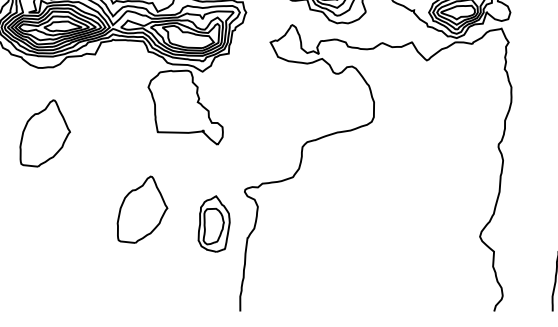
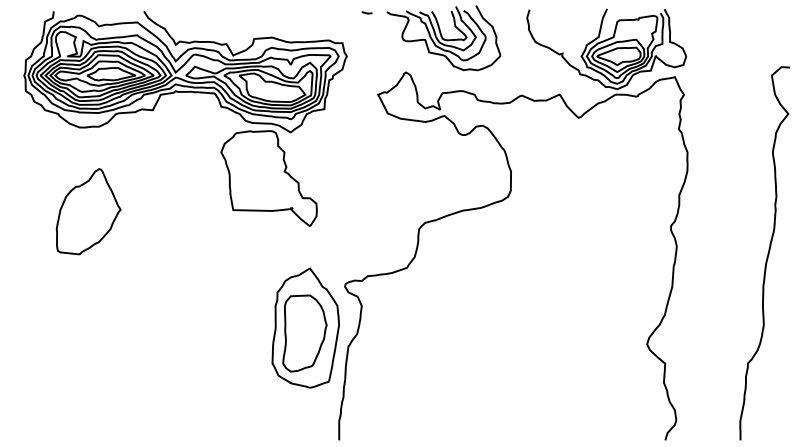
part: (142, 209) -> (213, 309), removed
part: (214, 223) -> (305, 327), size x1.67

